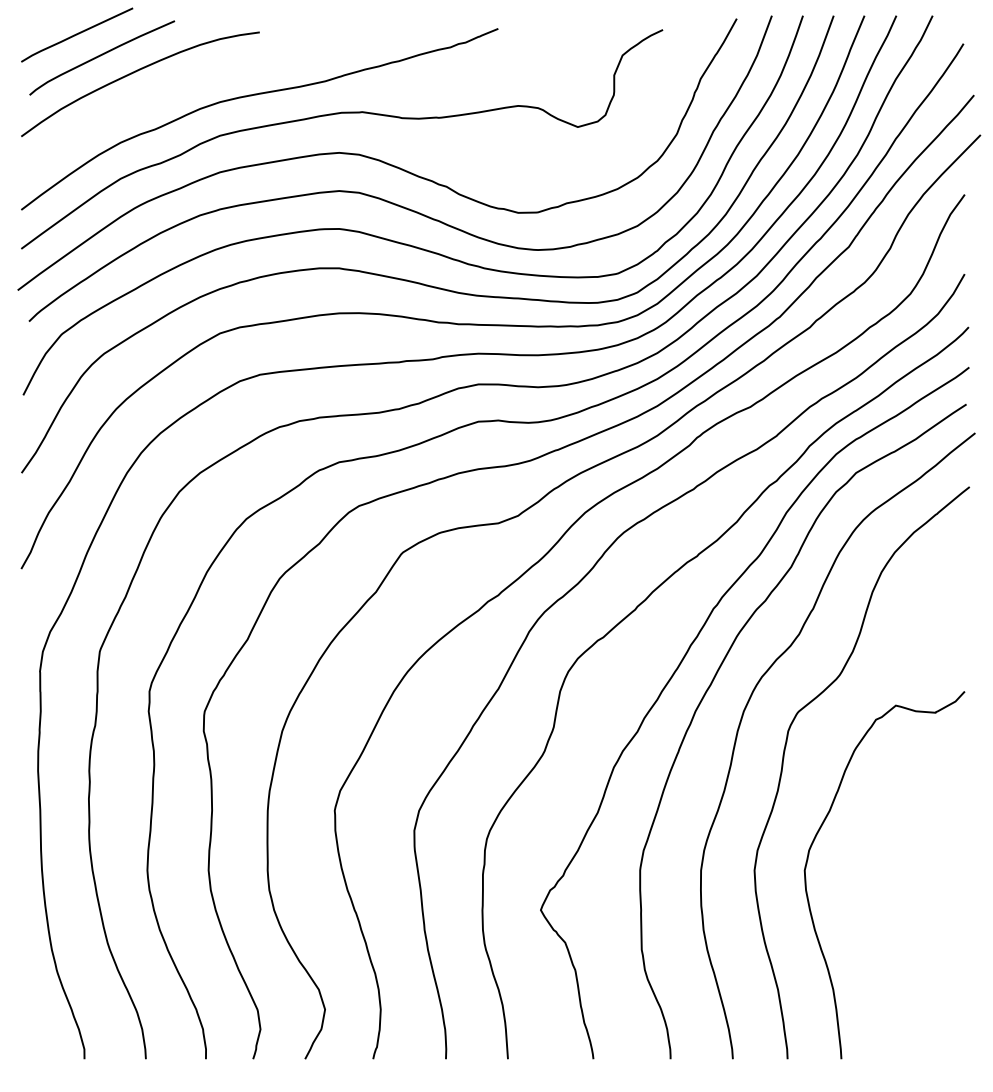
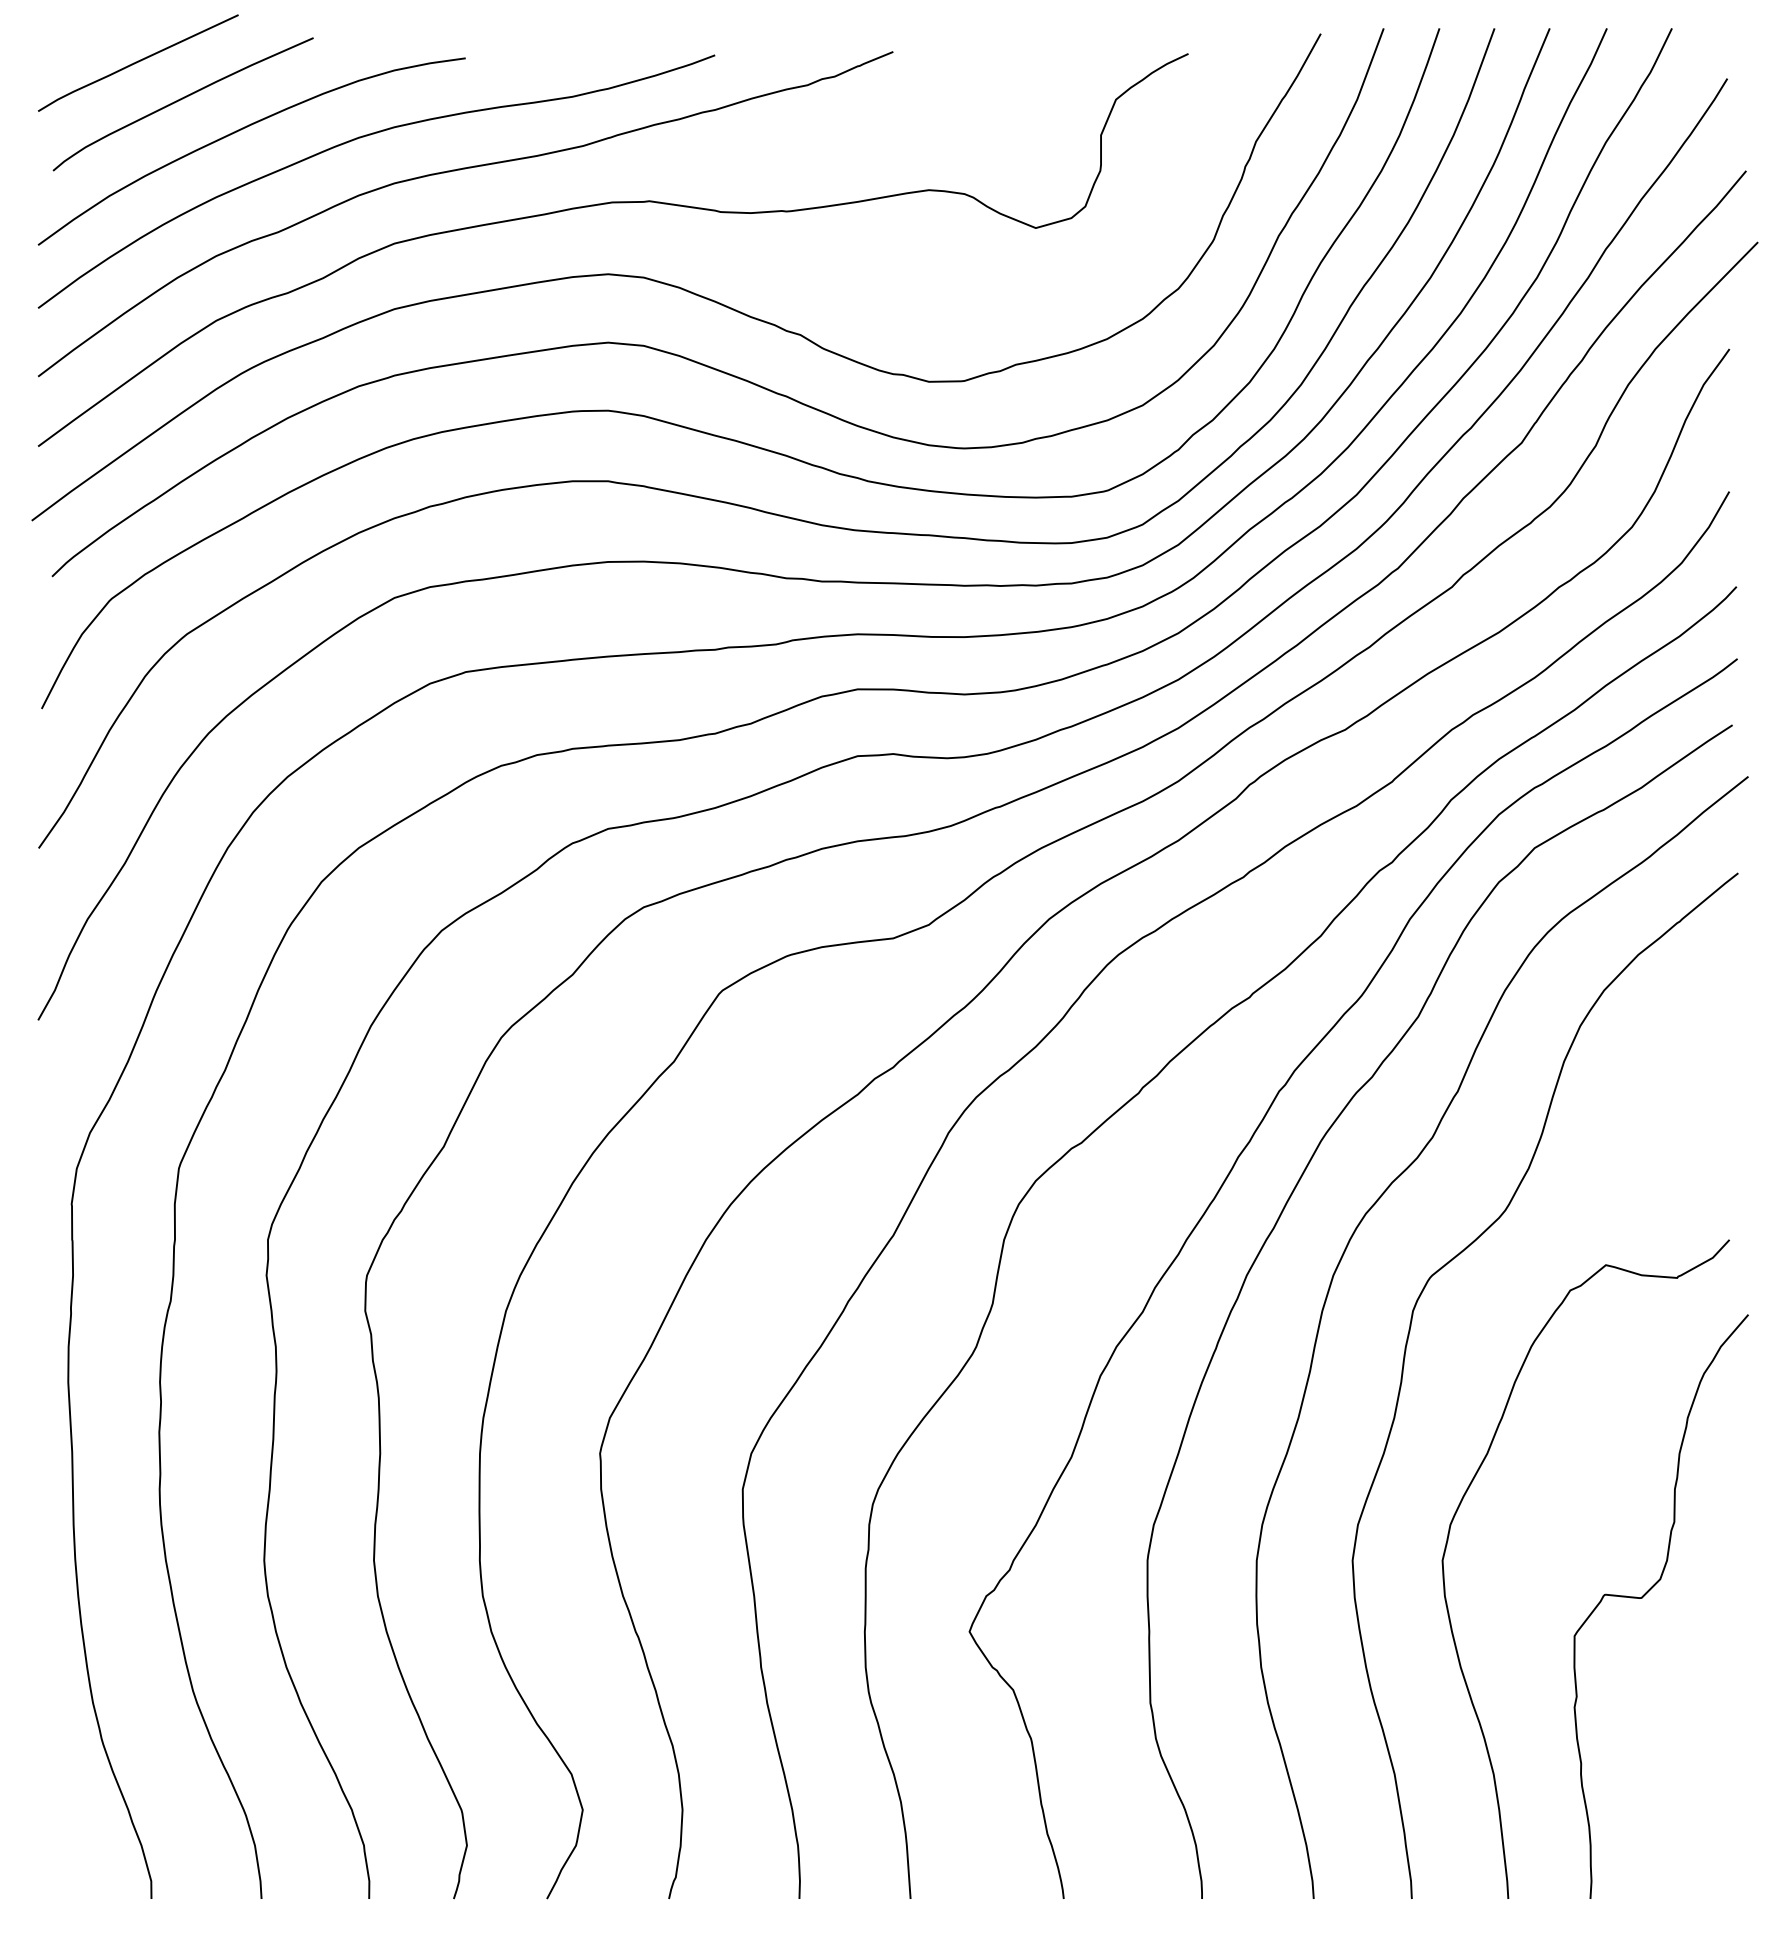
curve: (205, 76) -> (368, 137), added
curve: (919, 888) -> (1648, 1592), added

